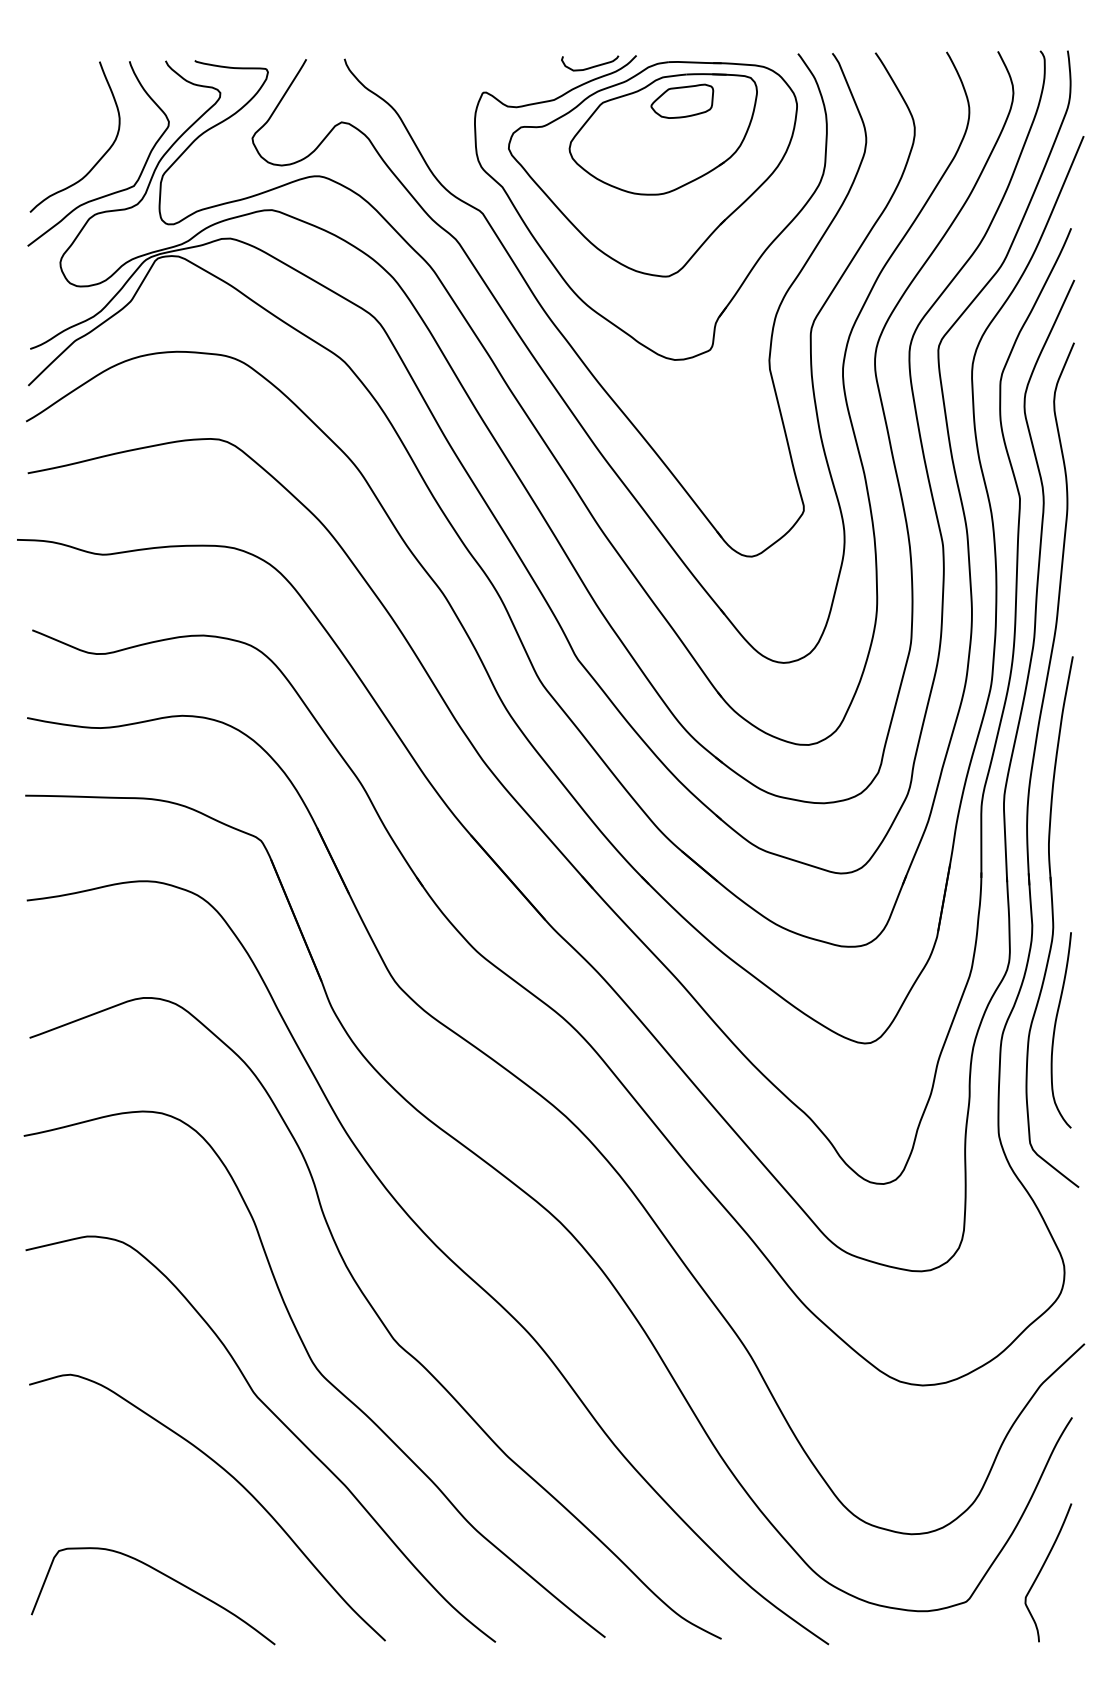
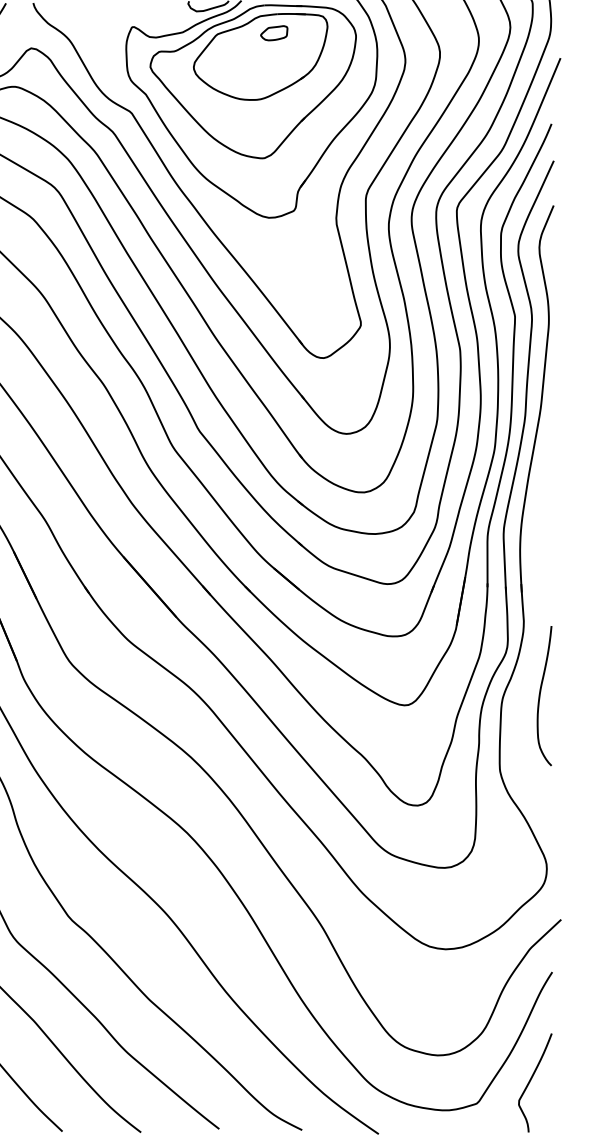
part: (682, 100) -> (274, 32), size x0.6
part: (1052, 921) -> (538, 618), removed

